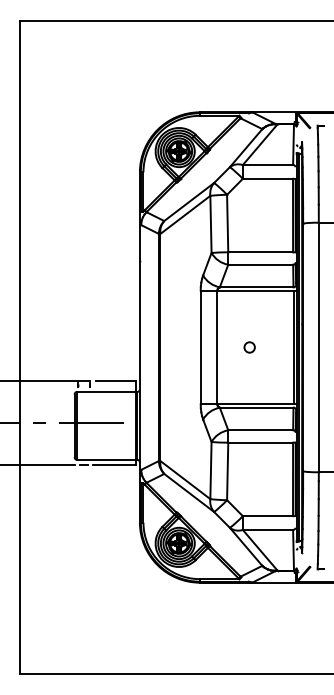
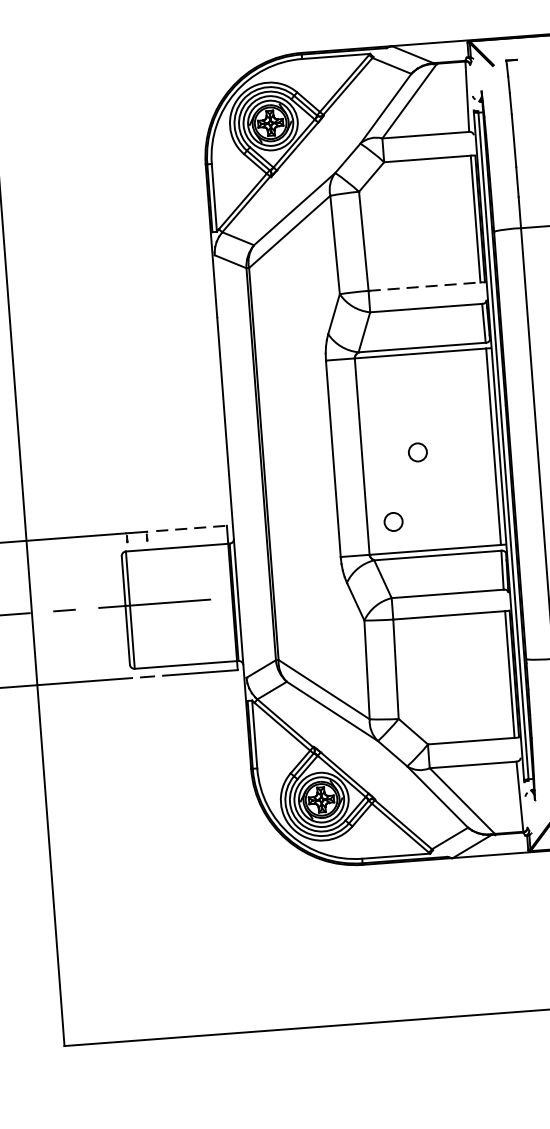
line: (261, 252) -> (425, 286), solid -> dashed
line: (116, 381) -> (192, 528), solid -> dashed
circle: (232, 386) -> (393, 521), added

